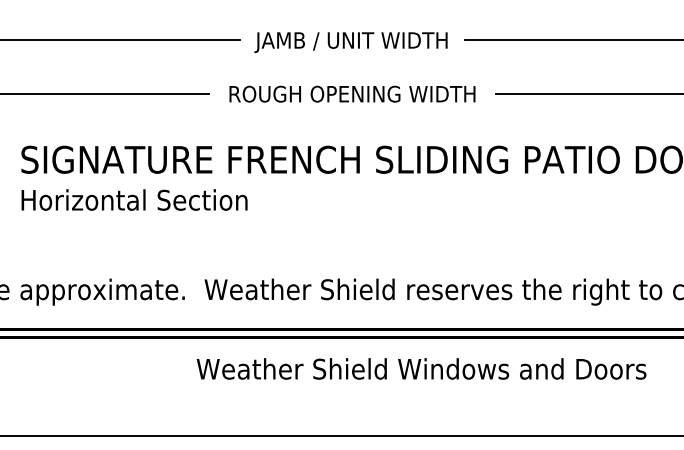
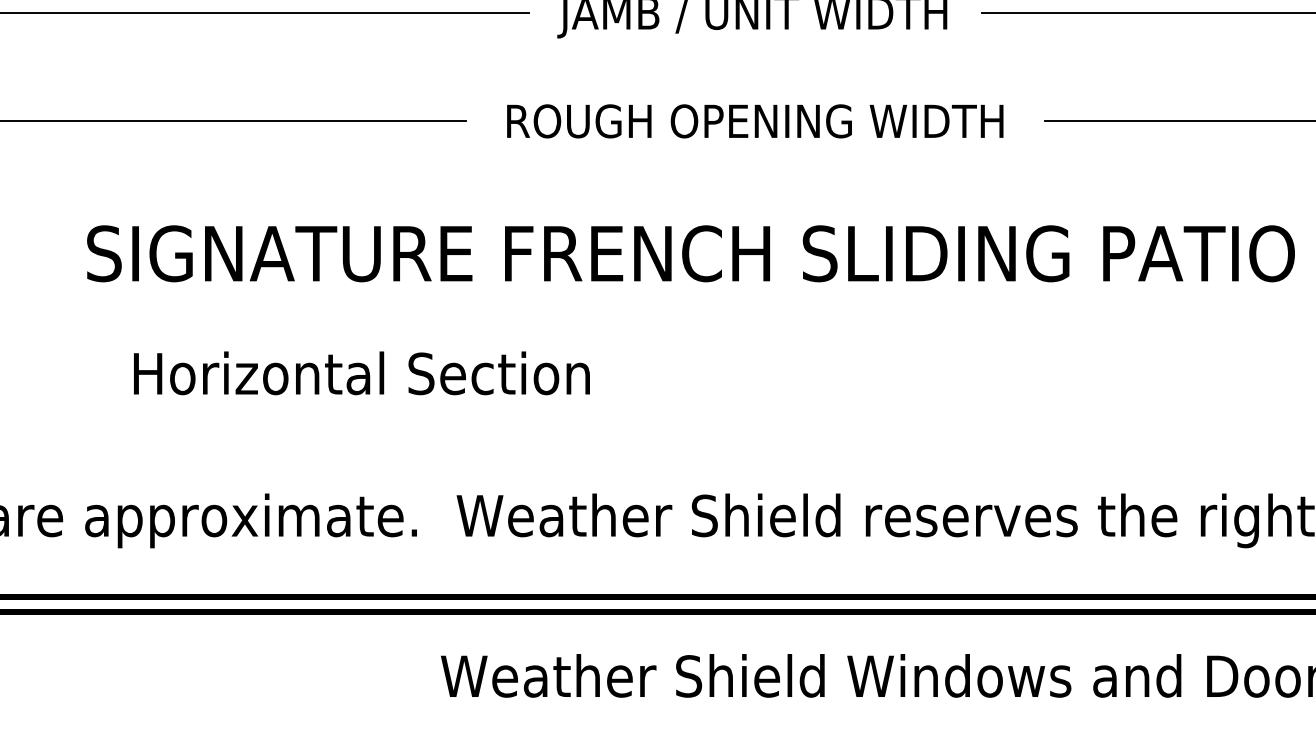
text: (134, 199) -> (361, 372), moved

